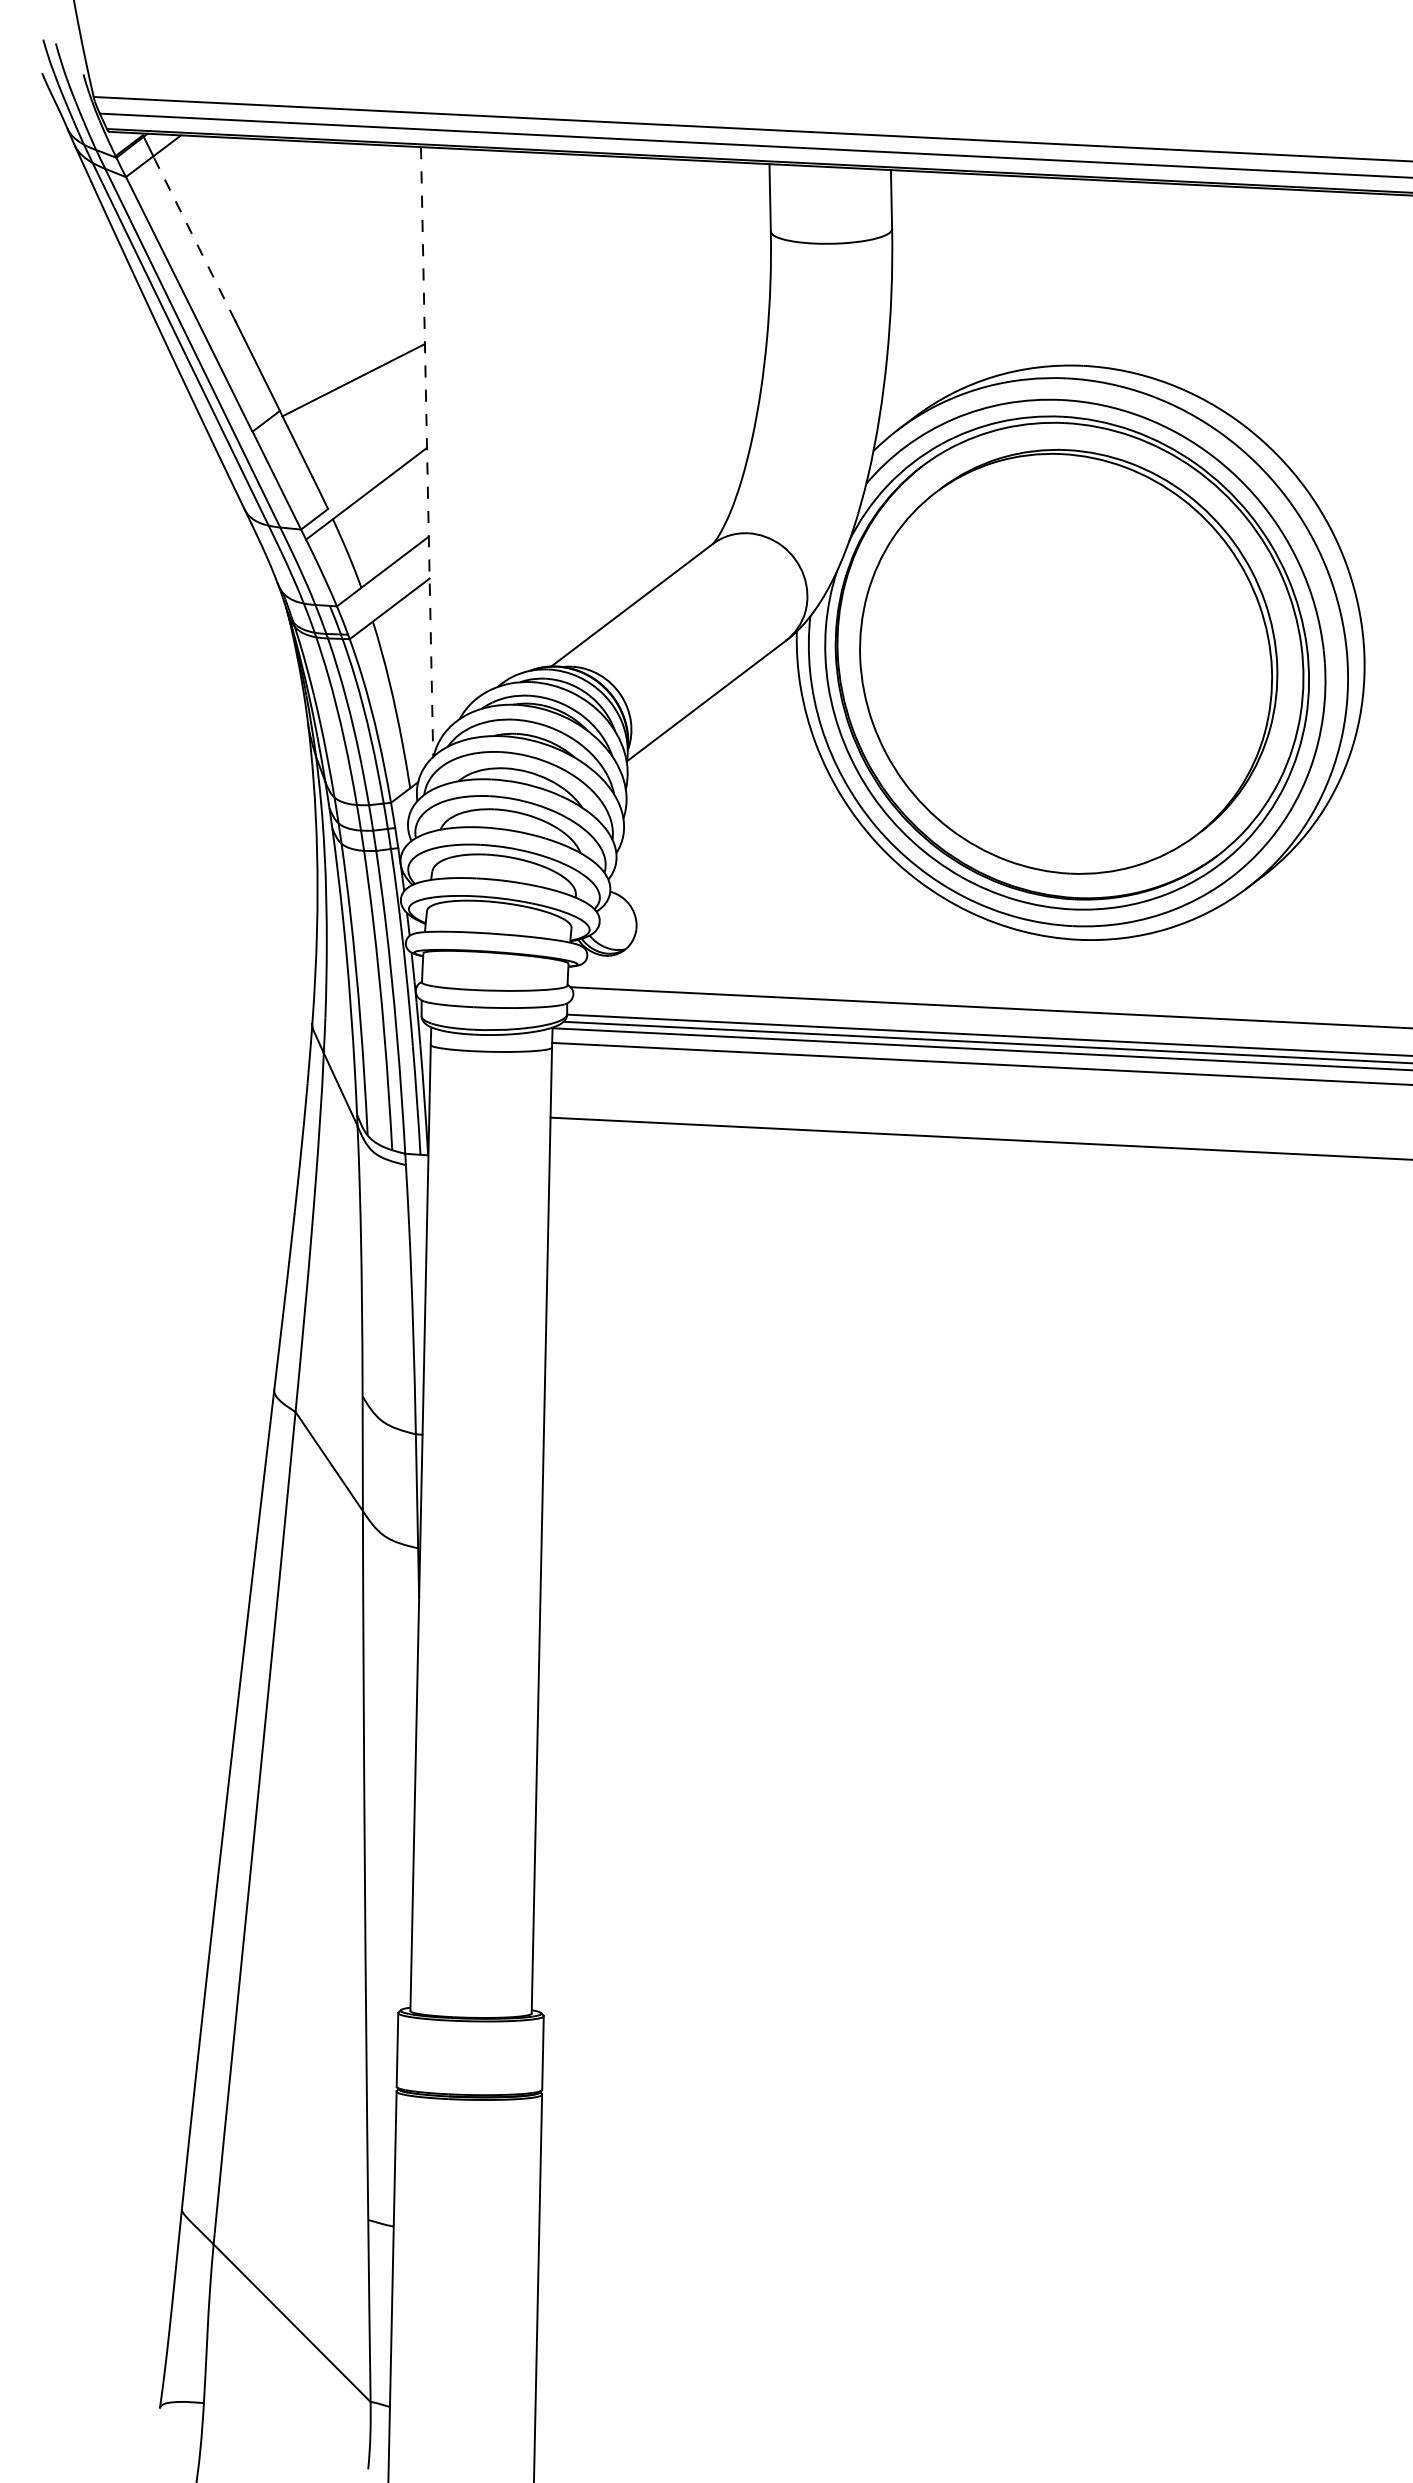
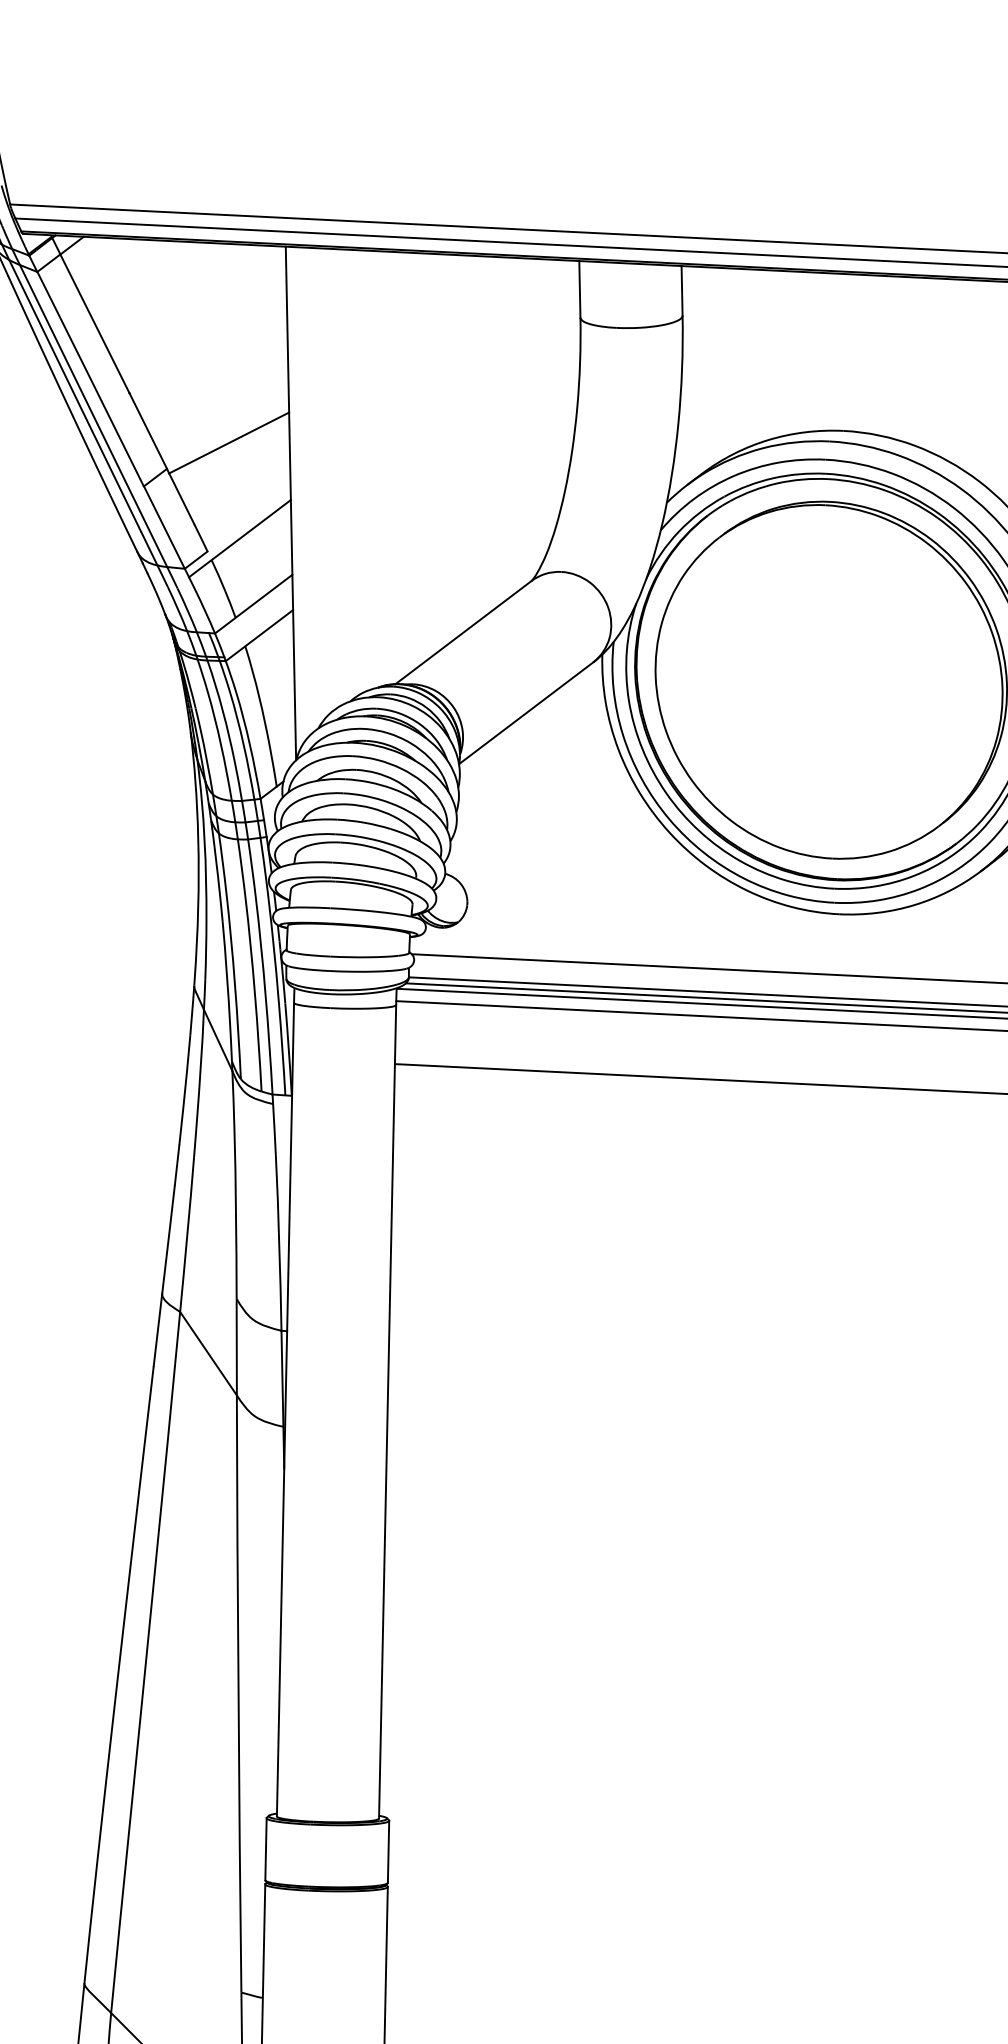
line: (194, 238) -> (95, 323), dashed -> solid
line: (427, 452) -> (291, 503), dashed -> solid

